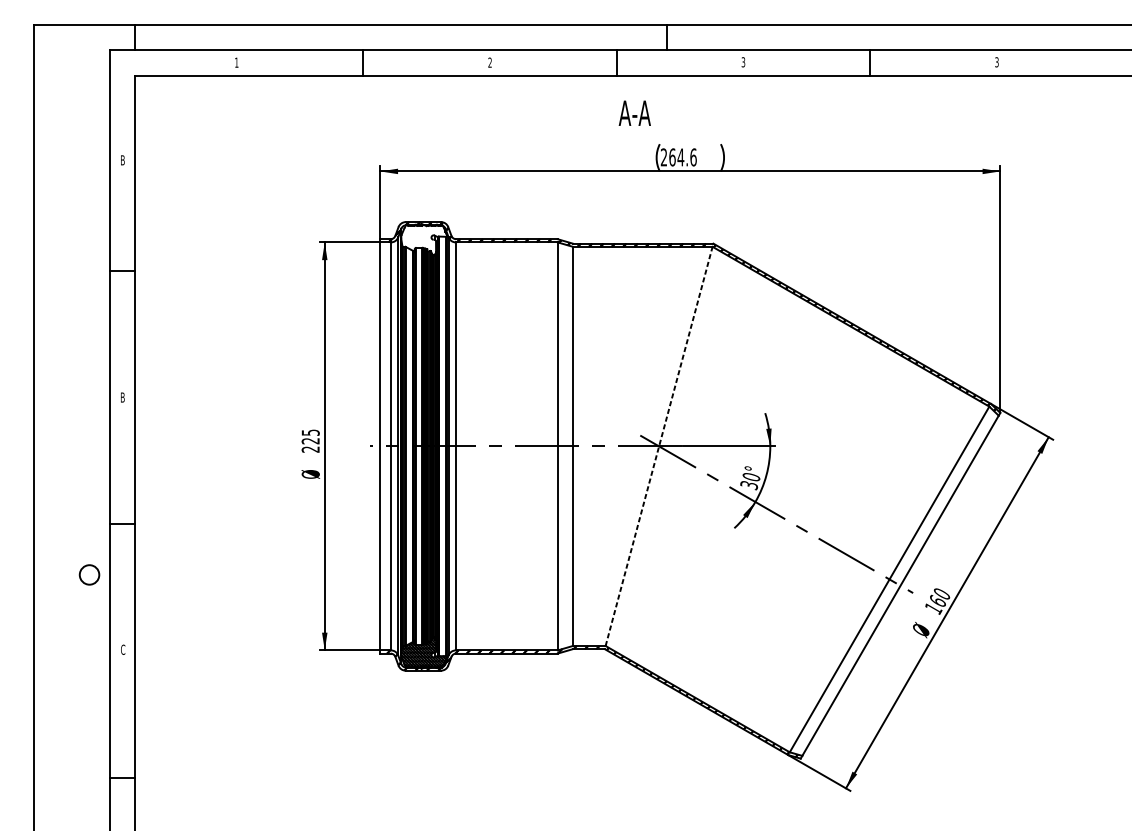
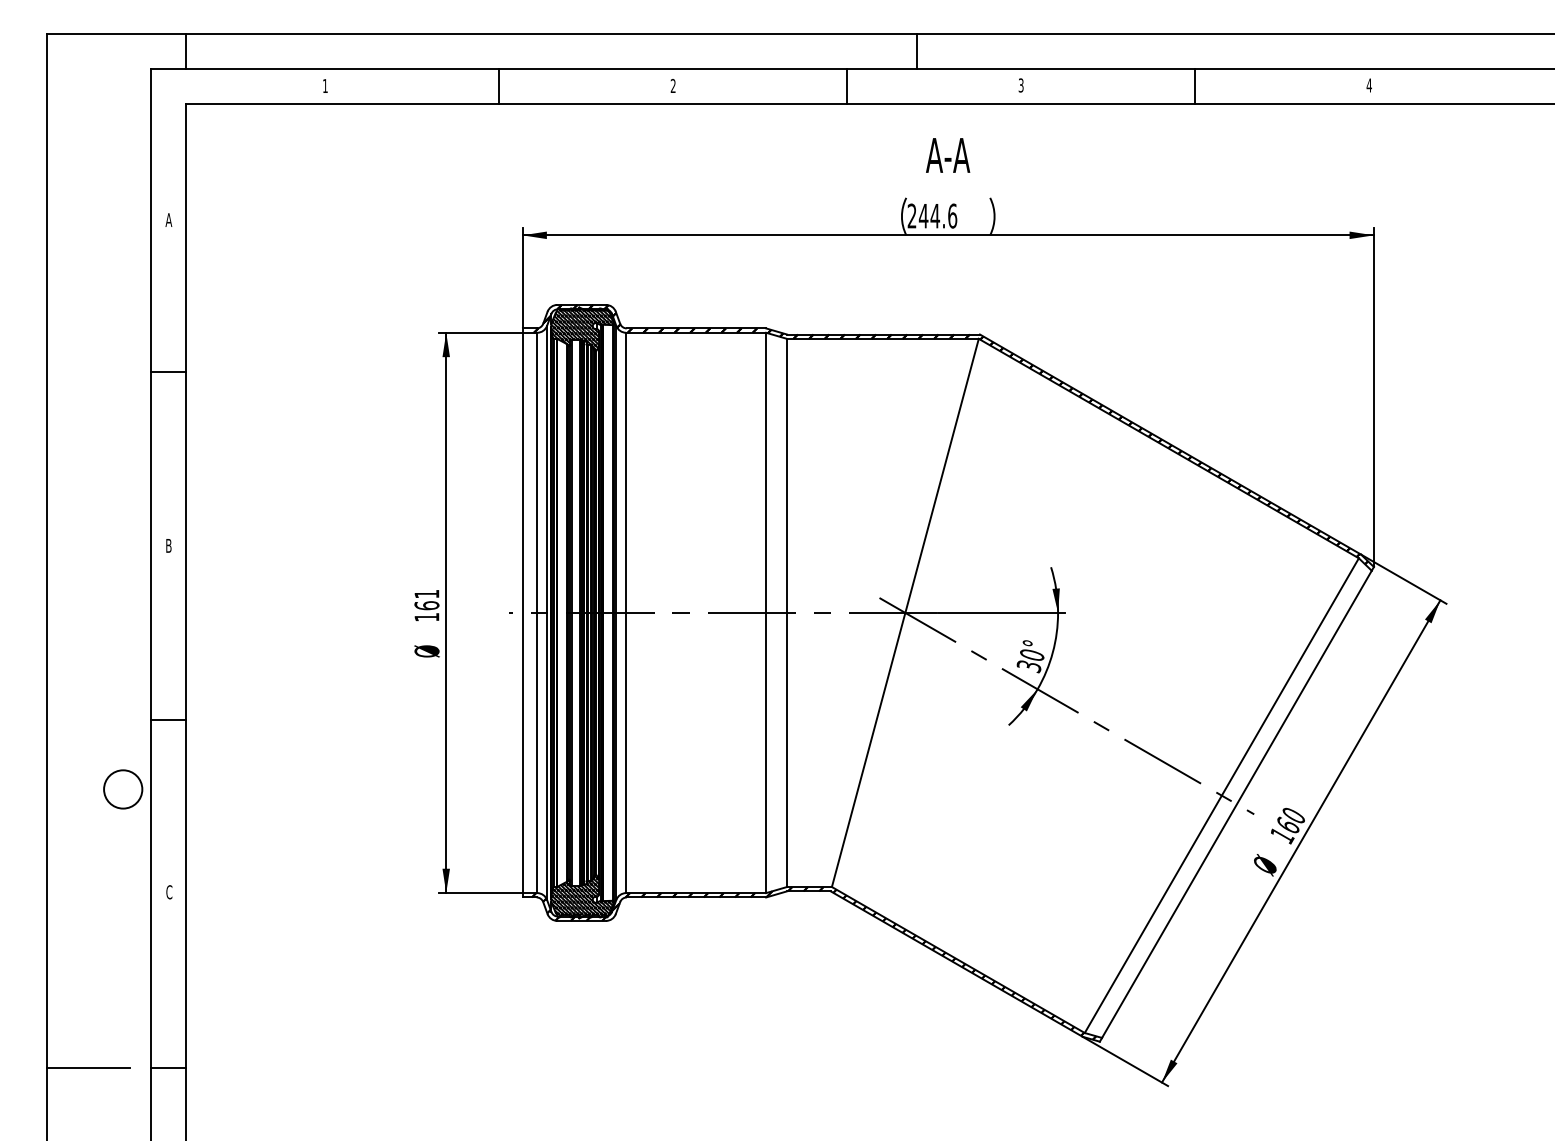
text: (996, 62) -> (1368, 85), 3 -> 4
text: (635, 113) -> (948, 155), moved
text: (672, 156) -> (923, 215), 264.6 -> 244.6
text: (122, 159) -> (168, 219), B -> A
hatch: (424, 240) -> (582, 329), added
text: (310, 440) -> (426, 605), 225 -> 161
line: (659, 446) -> (905, 612), dashed -> solid
circle: (89, 574) -> (123, 789), size x1.43
line: (64, 777) -> (88, 1067), added

